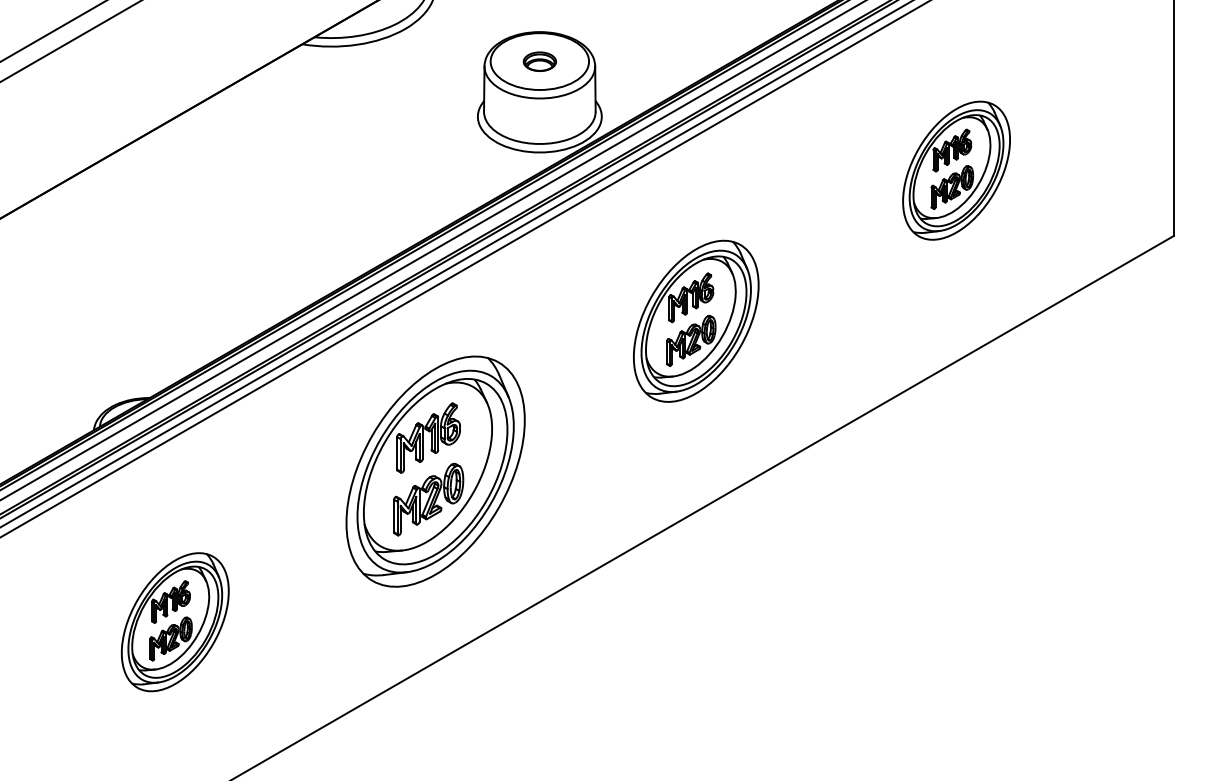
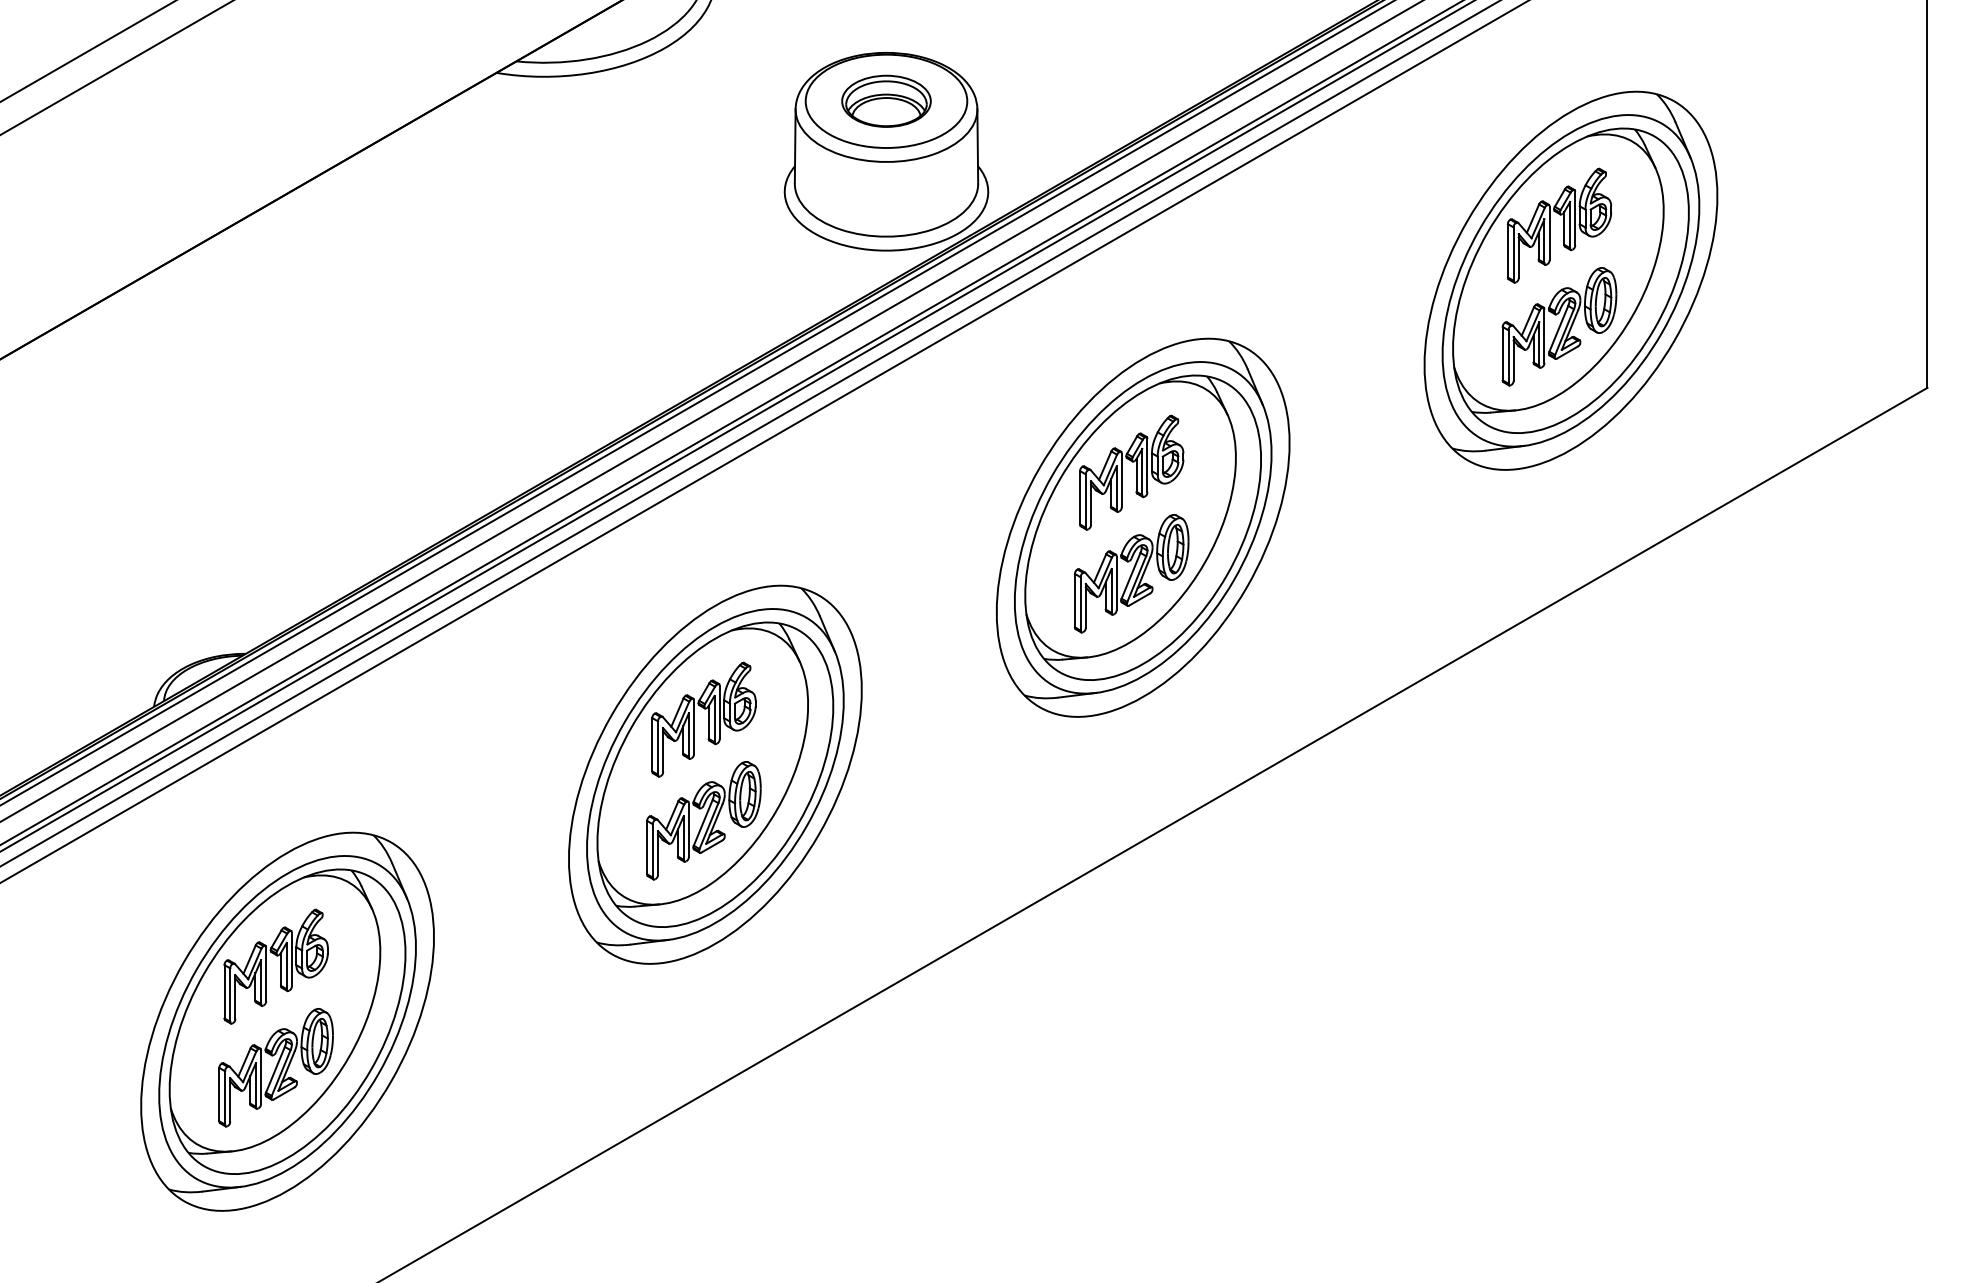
part: (539, 61) -> (885, 101), size x1.67
part: (956, 170) -> (1570, 280), size x1.67
part: (696, 321) -> (1143, 528), size x1.43
part: (175, 622) -> (288, 1022), size x1.67

